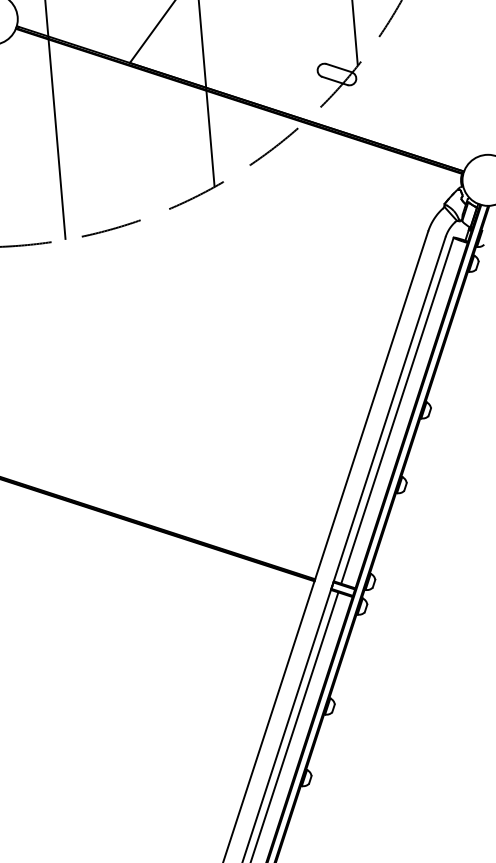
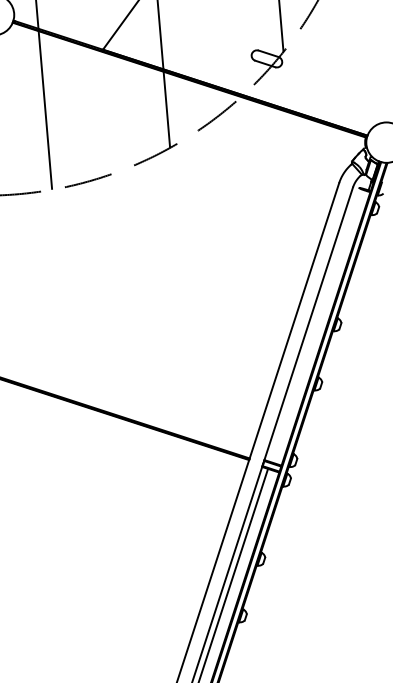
line: (397, 410) -> (314, 324), removed

